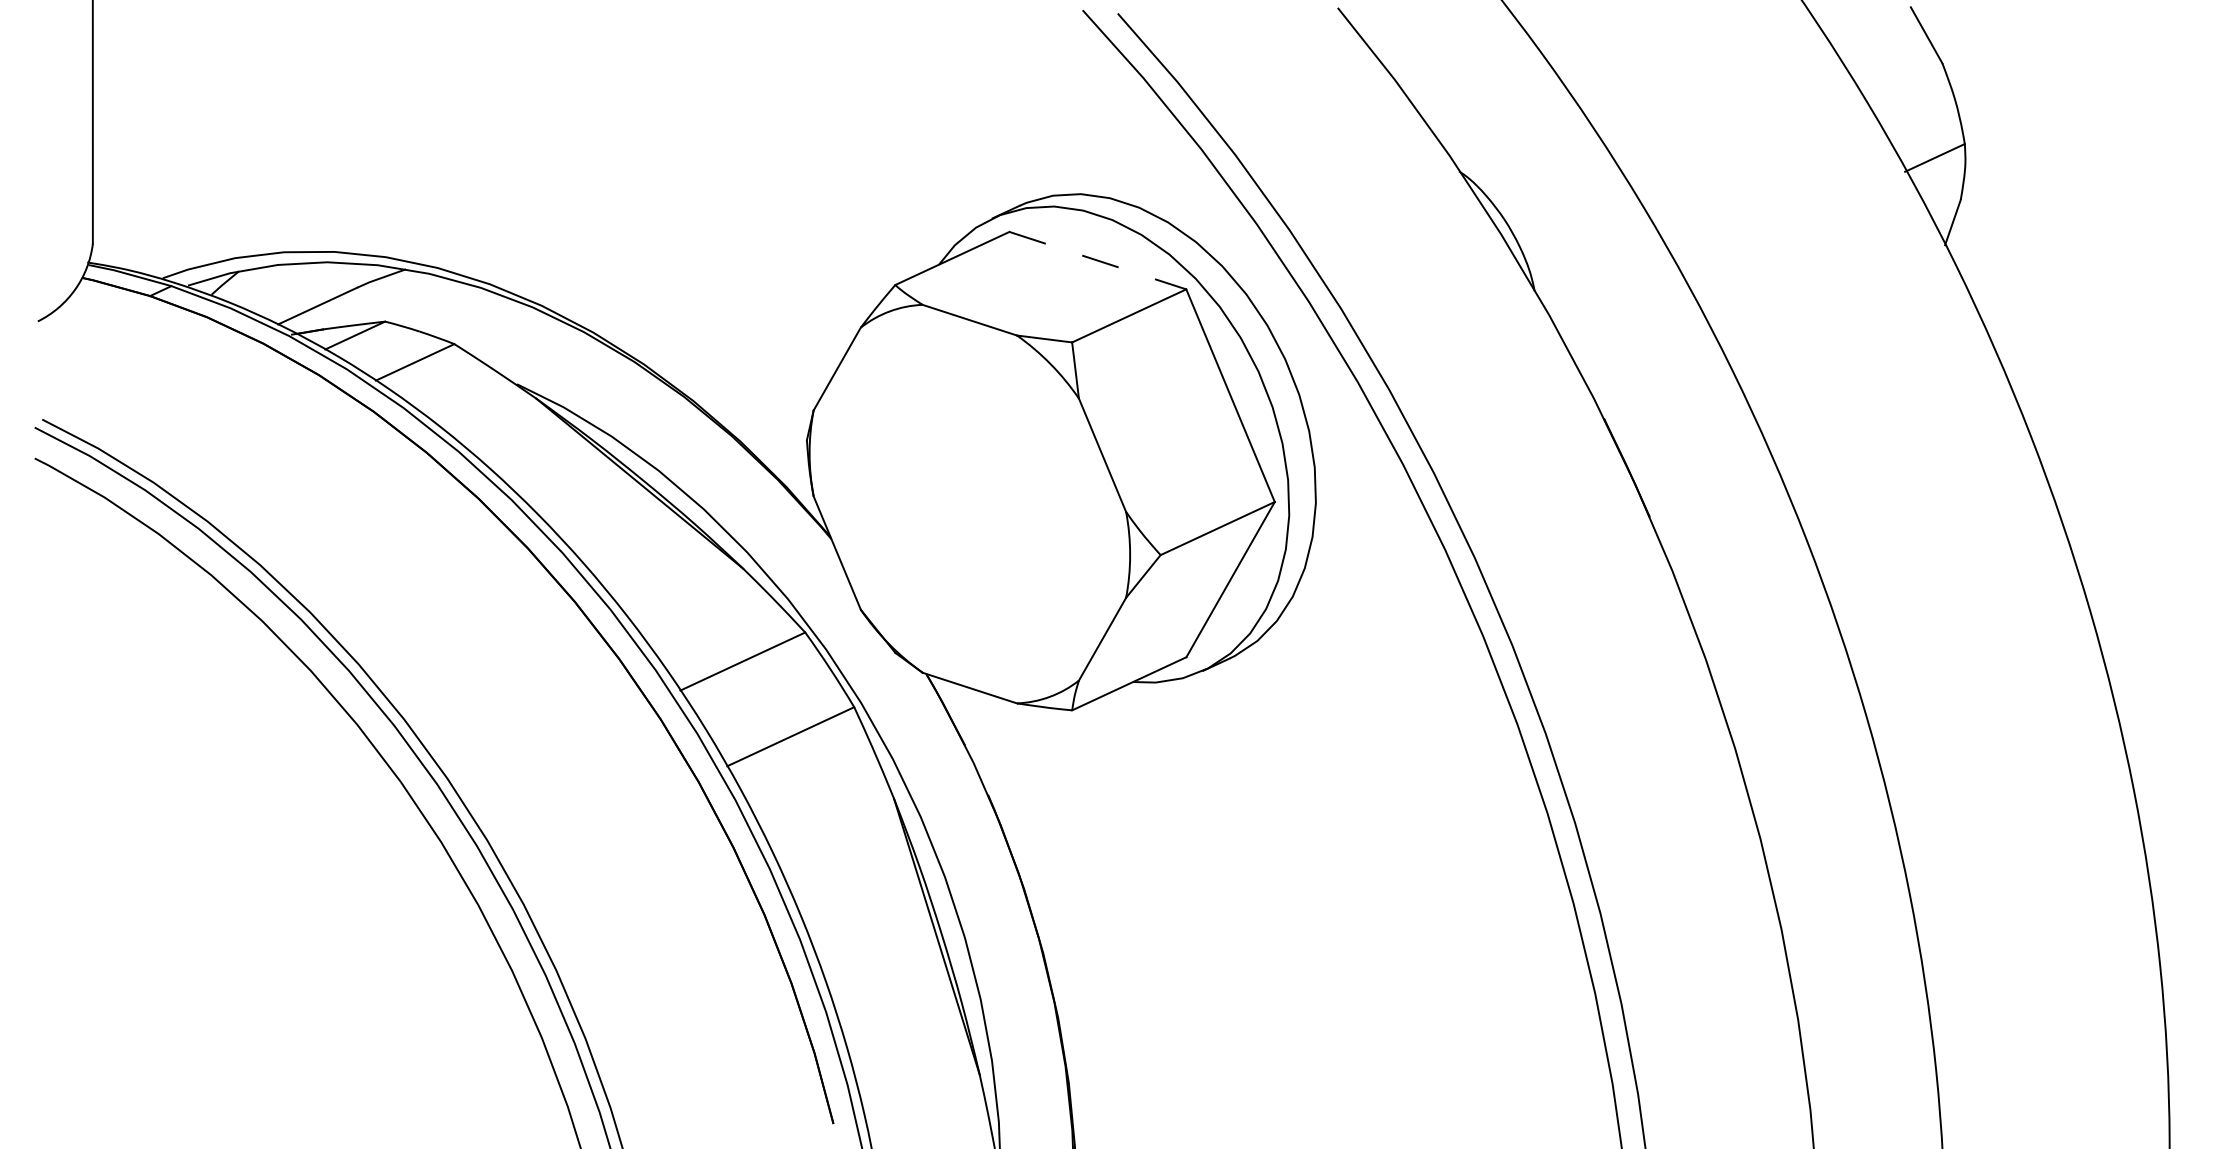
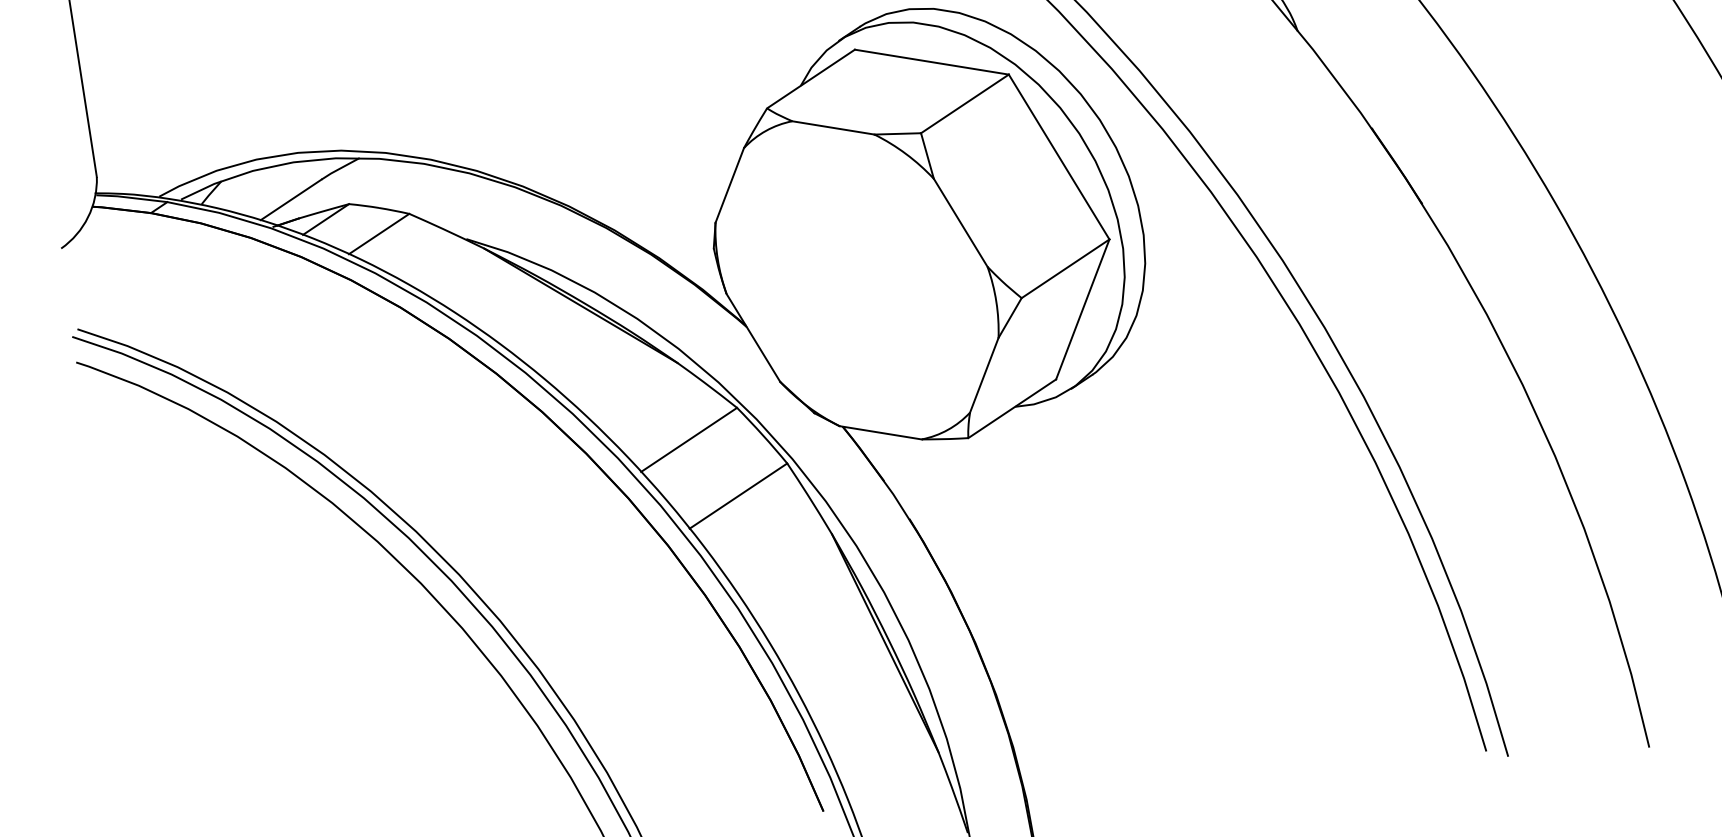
line: (1097, 260) -> (931, 62), dashed -> solid

